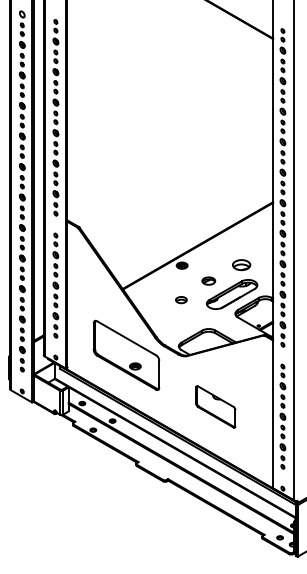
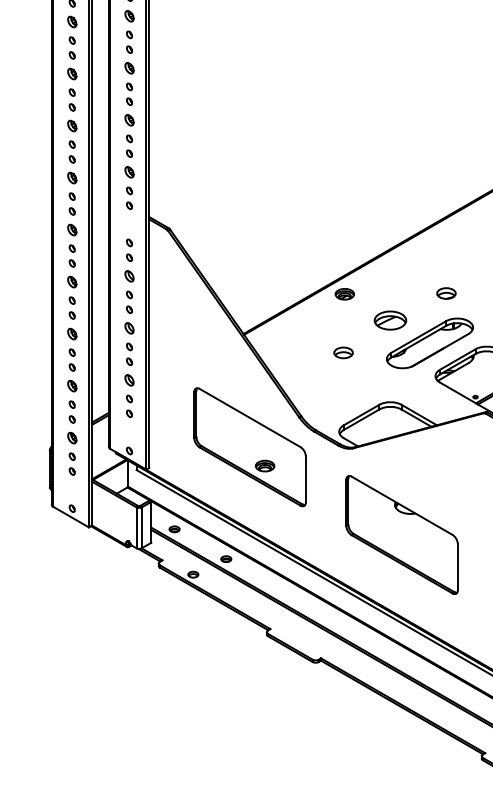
part: (241, 265) -> (445, 293), size x0.62
part: (208, 280) -> (389, 319), size x1.43
part: (215, 406) -> (401, 534), size x1.67

